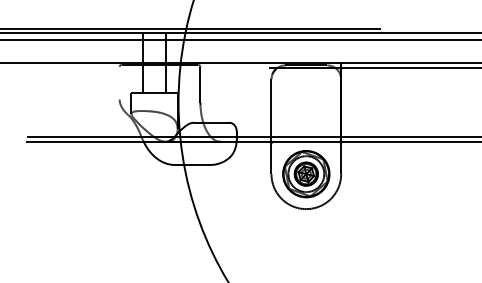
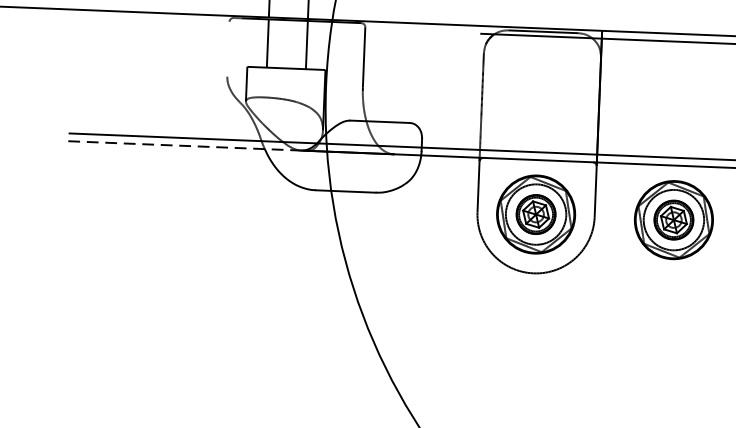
line: (96, 141) -> (185, 145), solid -> dashed
part: (388, 174) -> (674, 220), added

